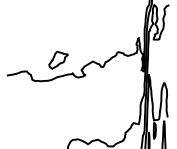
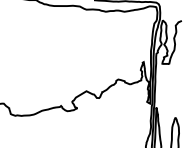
part: (58, 59) -> (43, 88), removed

